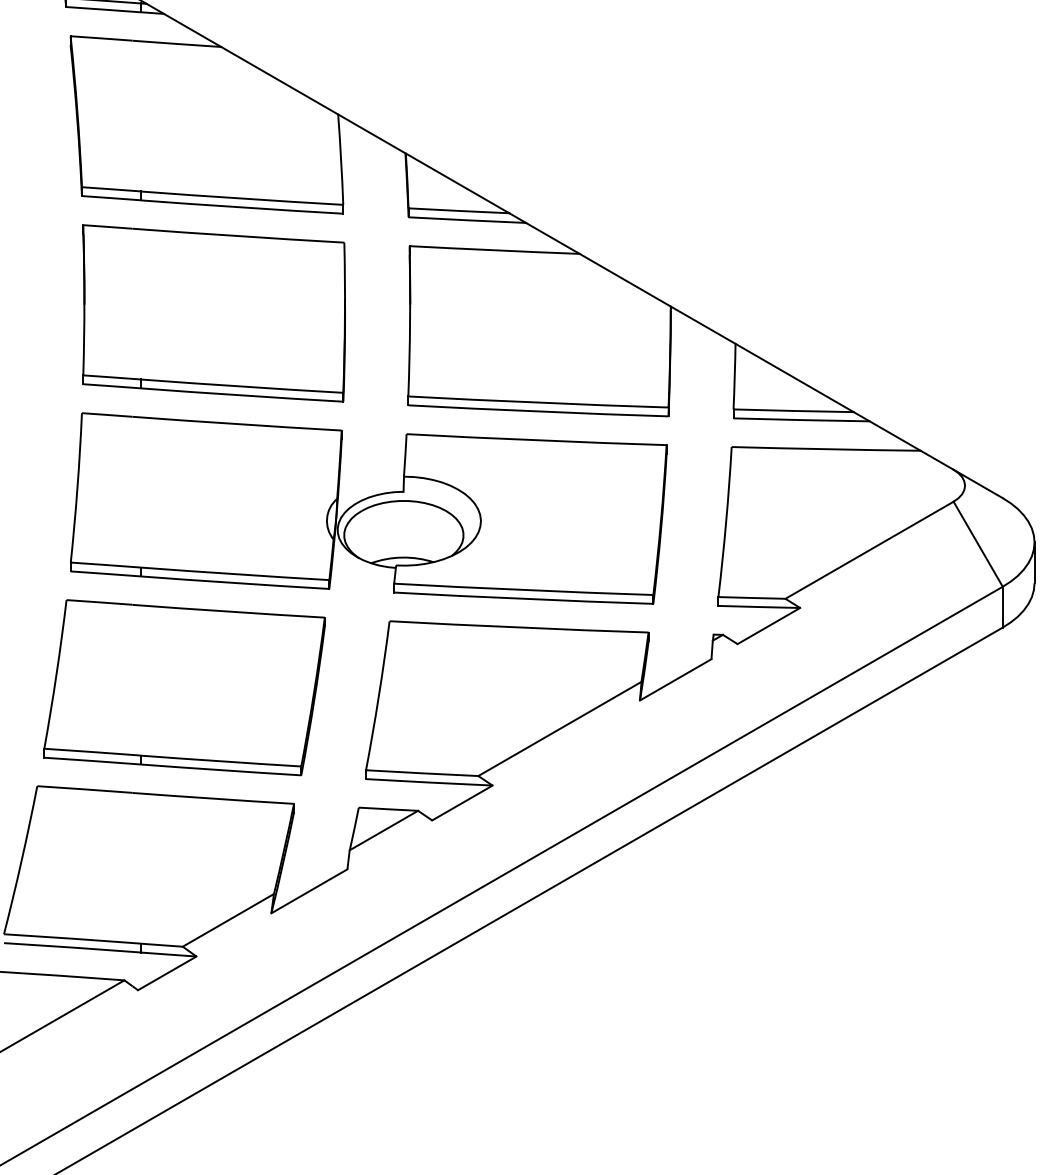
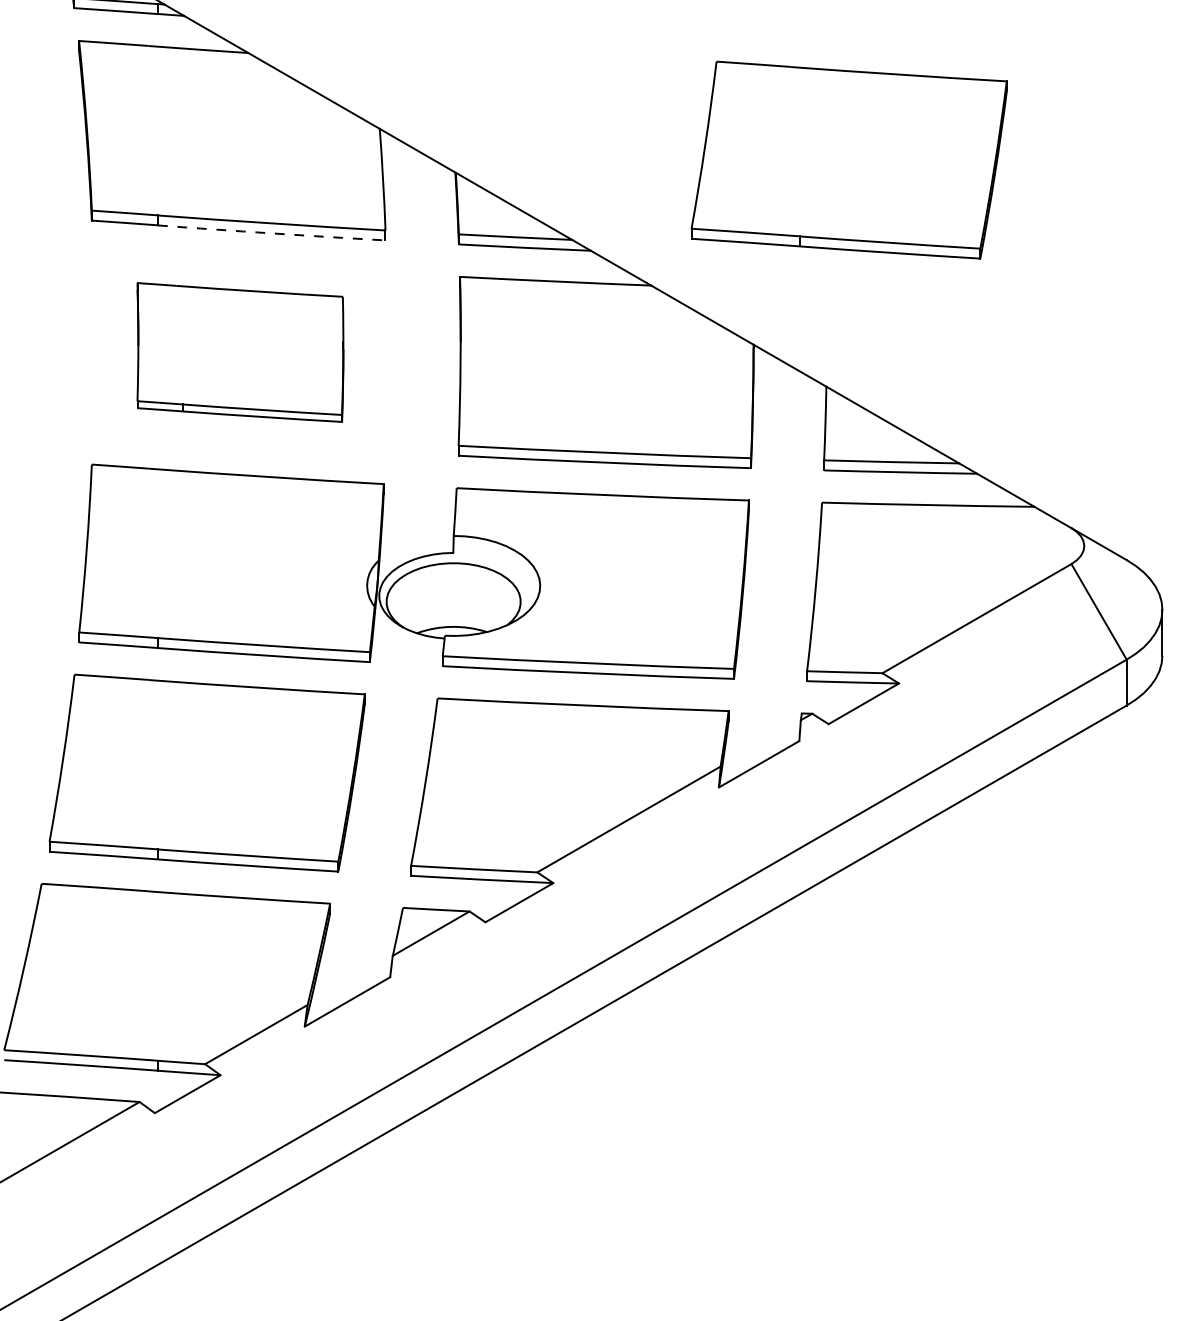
part: (755, 141) -> (848, 159), added
arc: (241, 207) -> (271, 233), solid -> dashed
part: (214, 313) -> (240, 352), size x0.7

